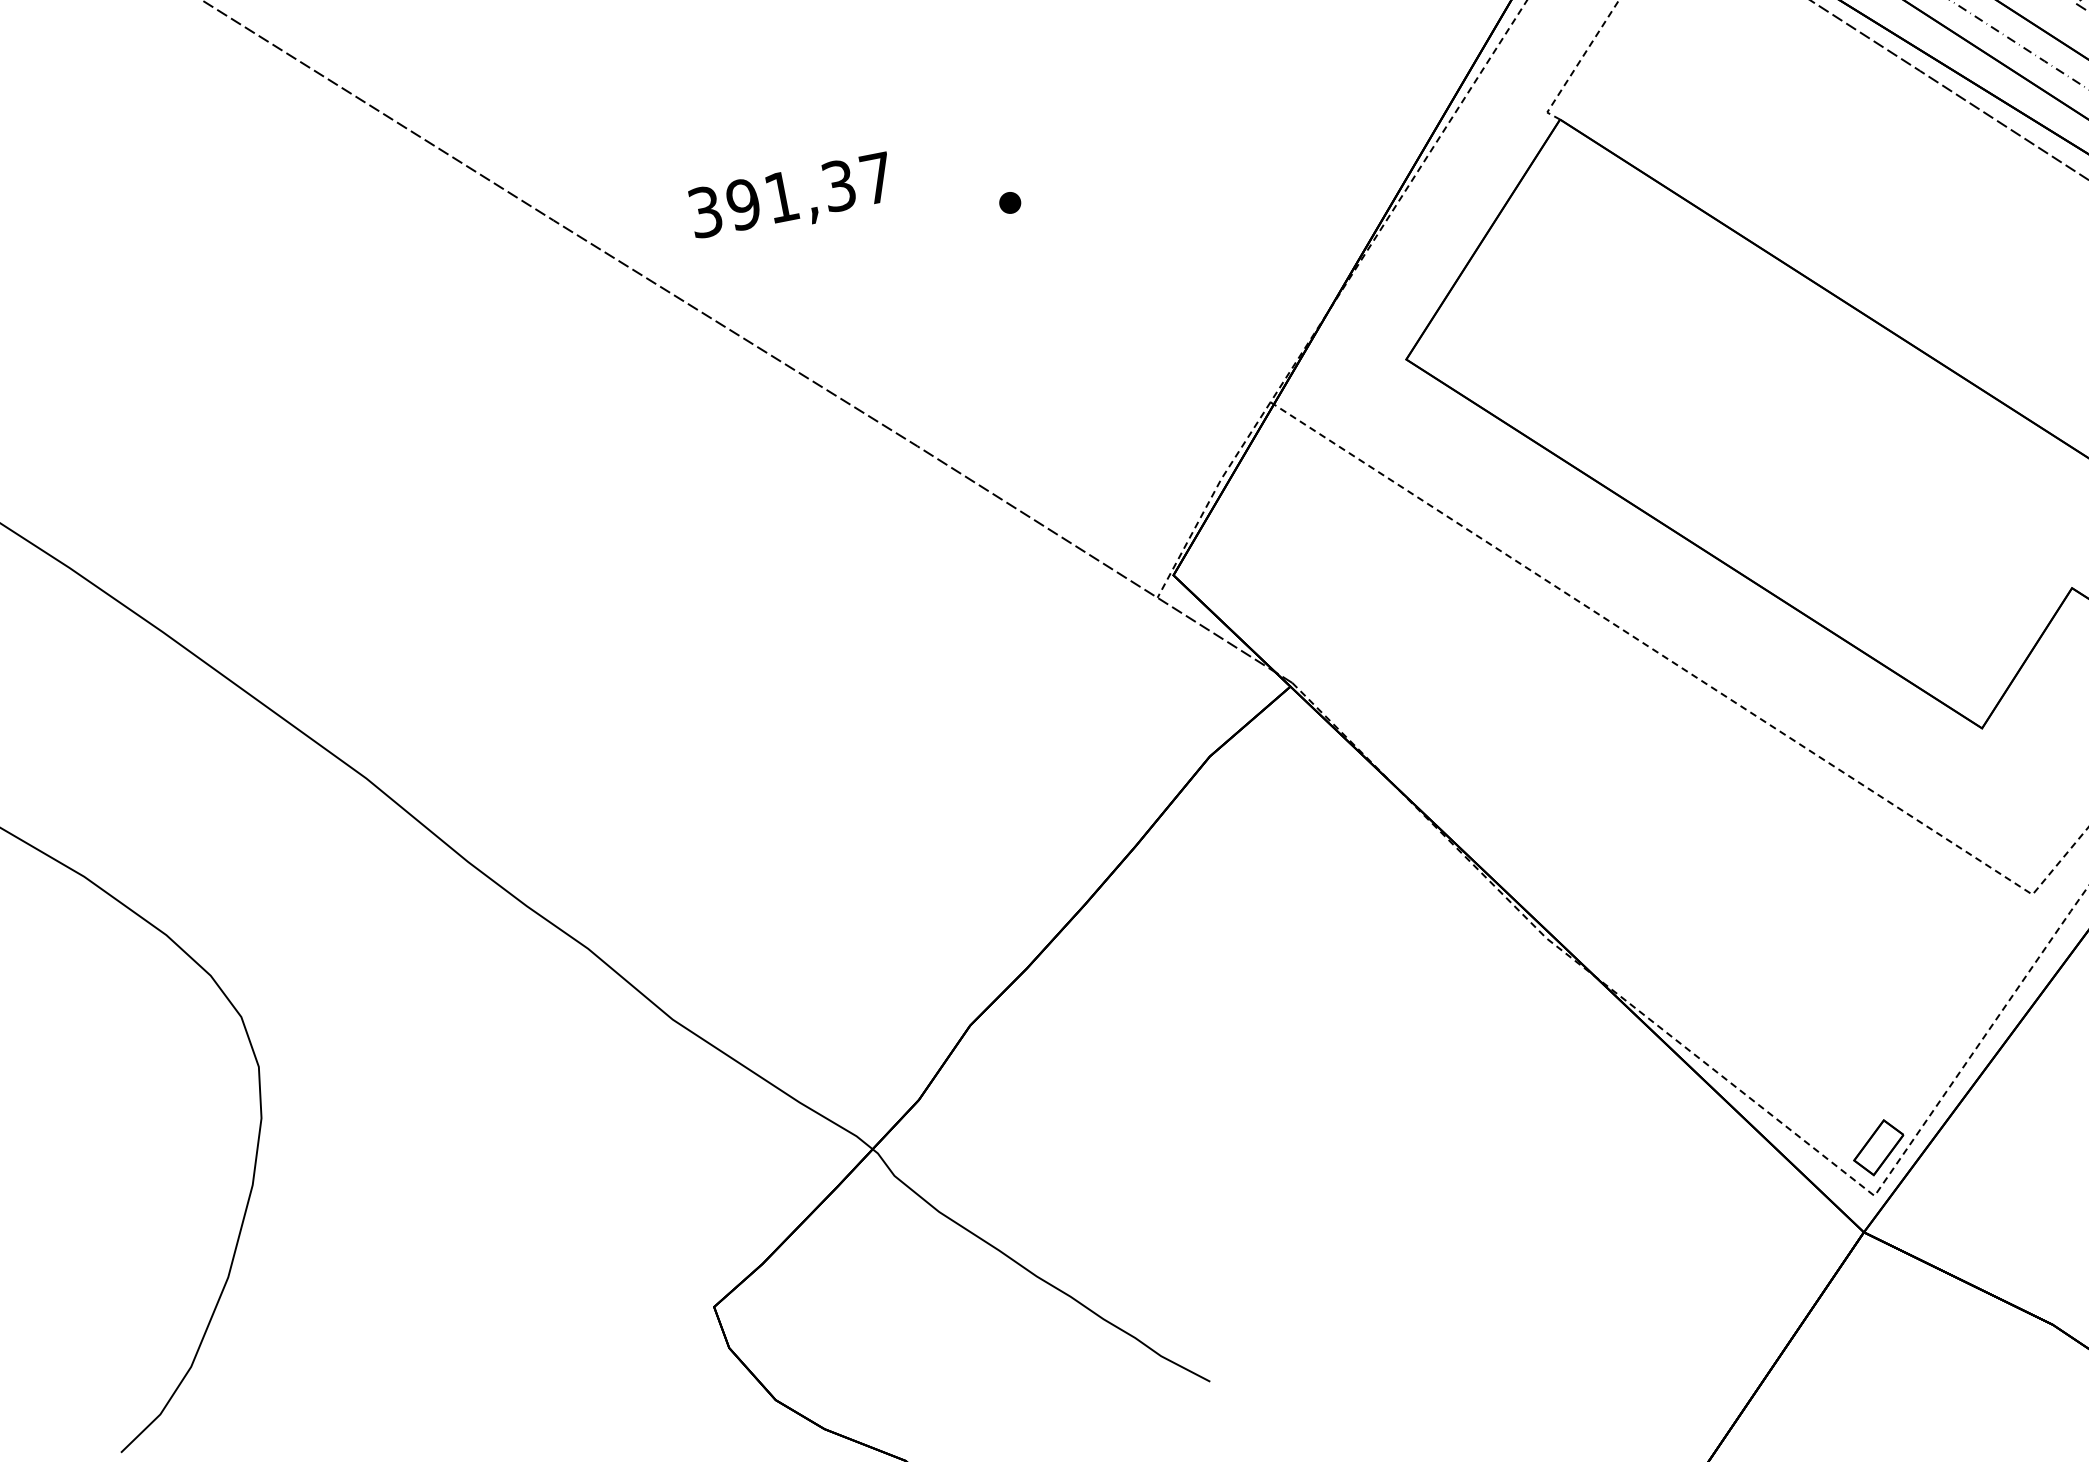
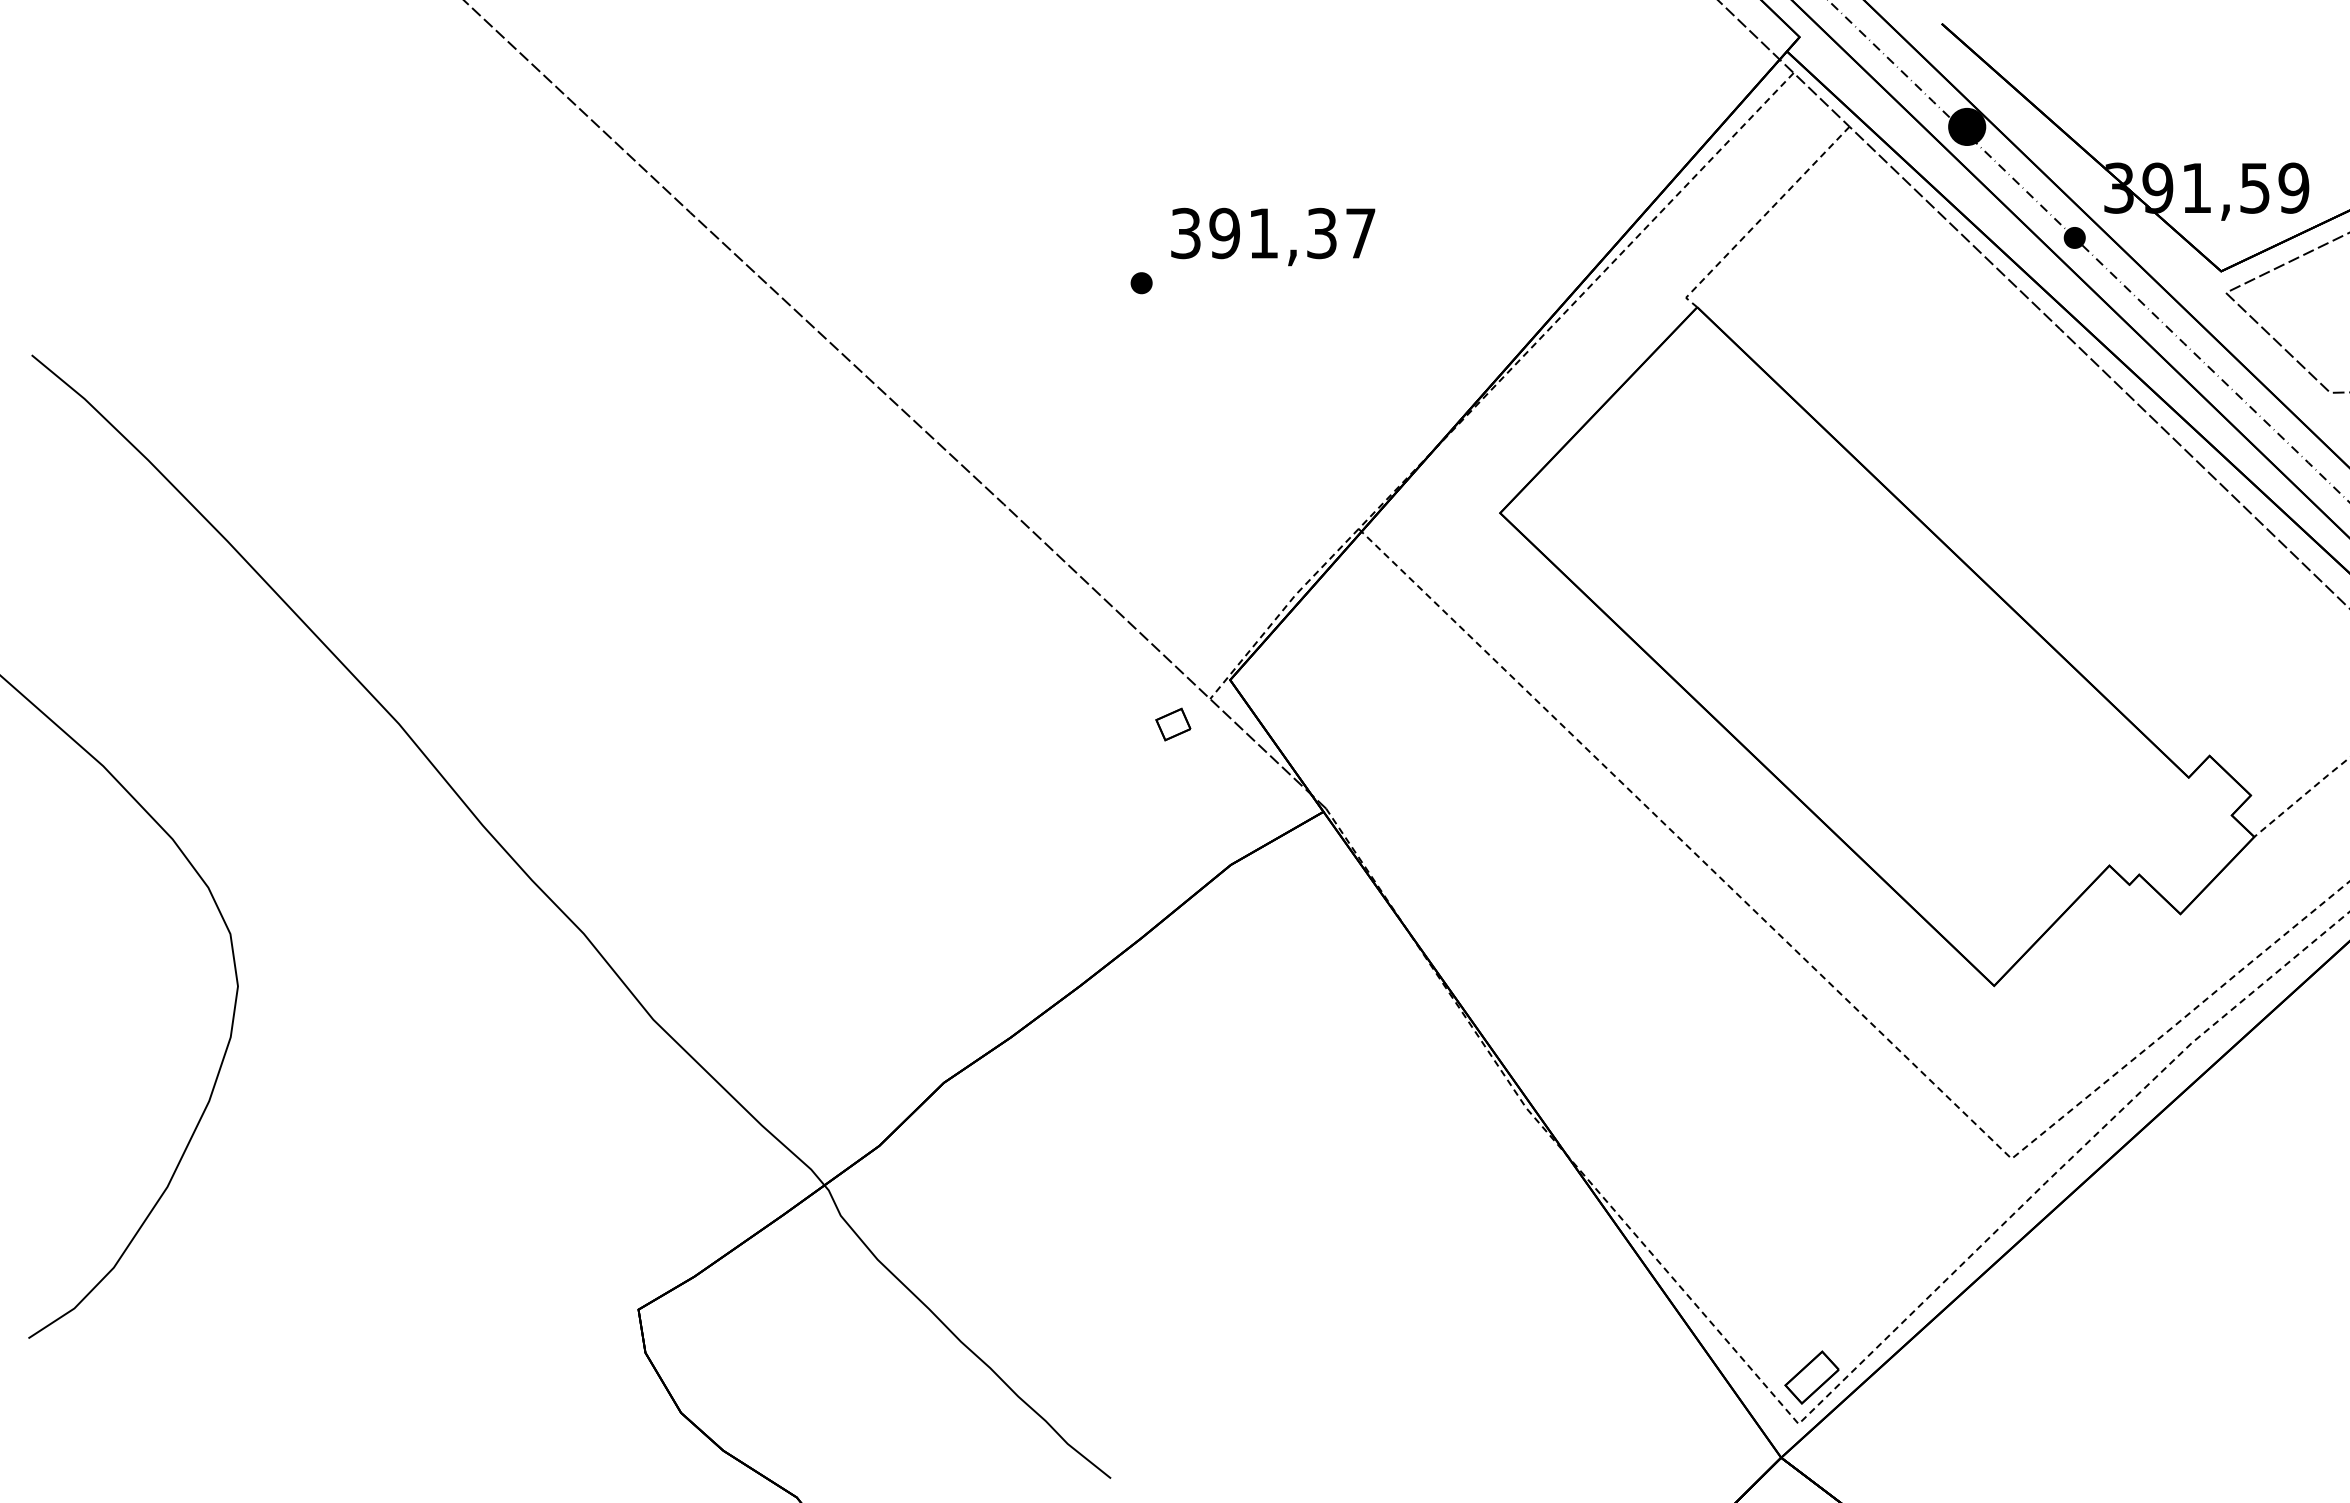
text: (792, 198) -> (1273, 236), moved
part: (1126, 629) -> (1173, 724), added

